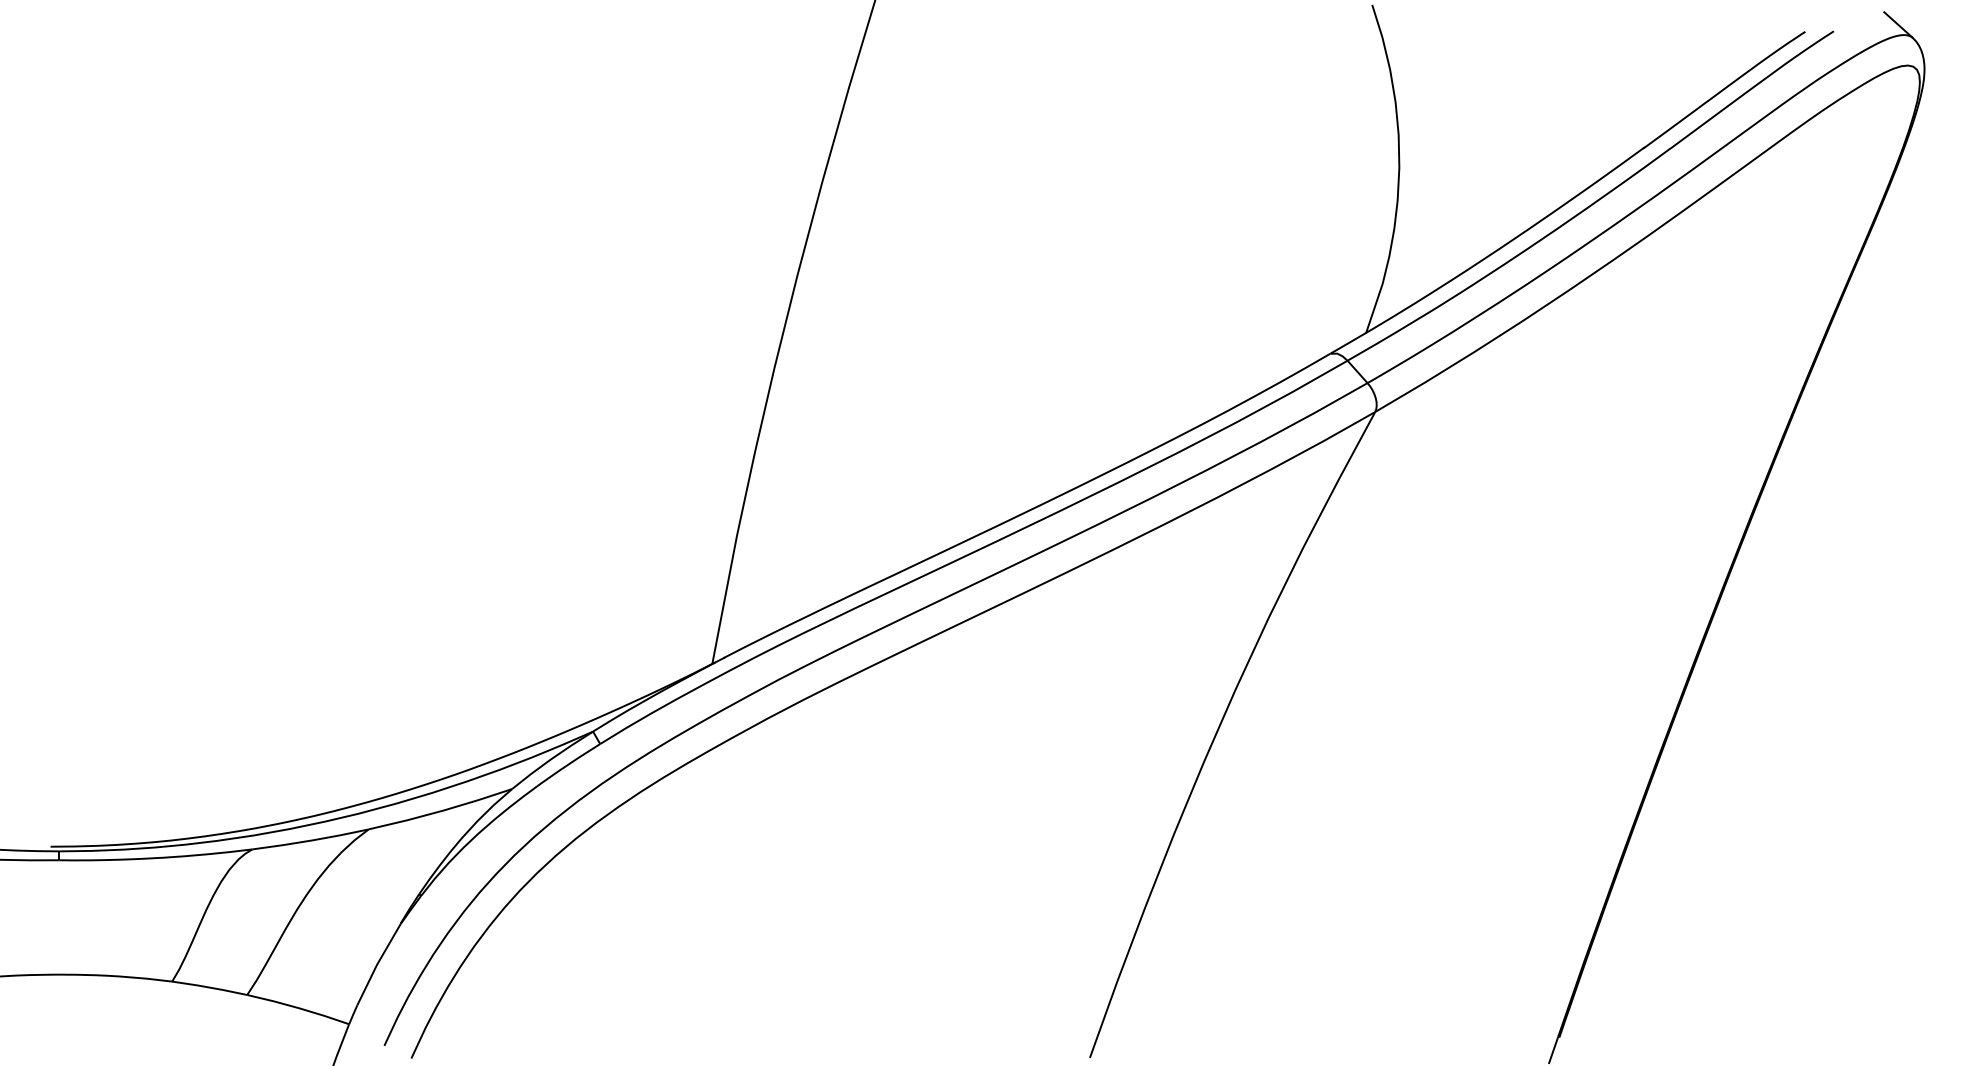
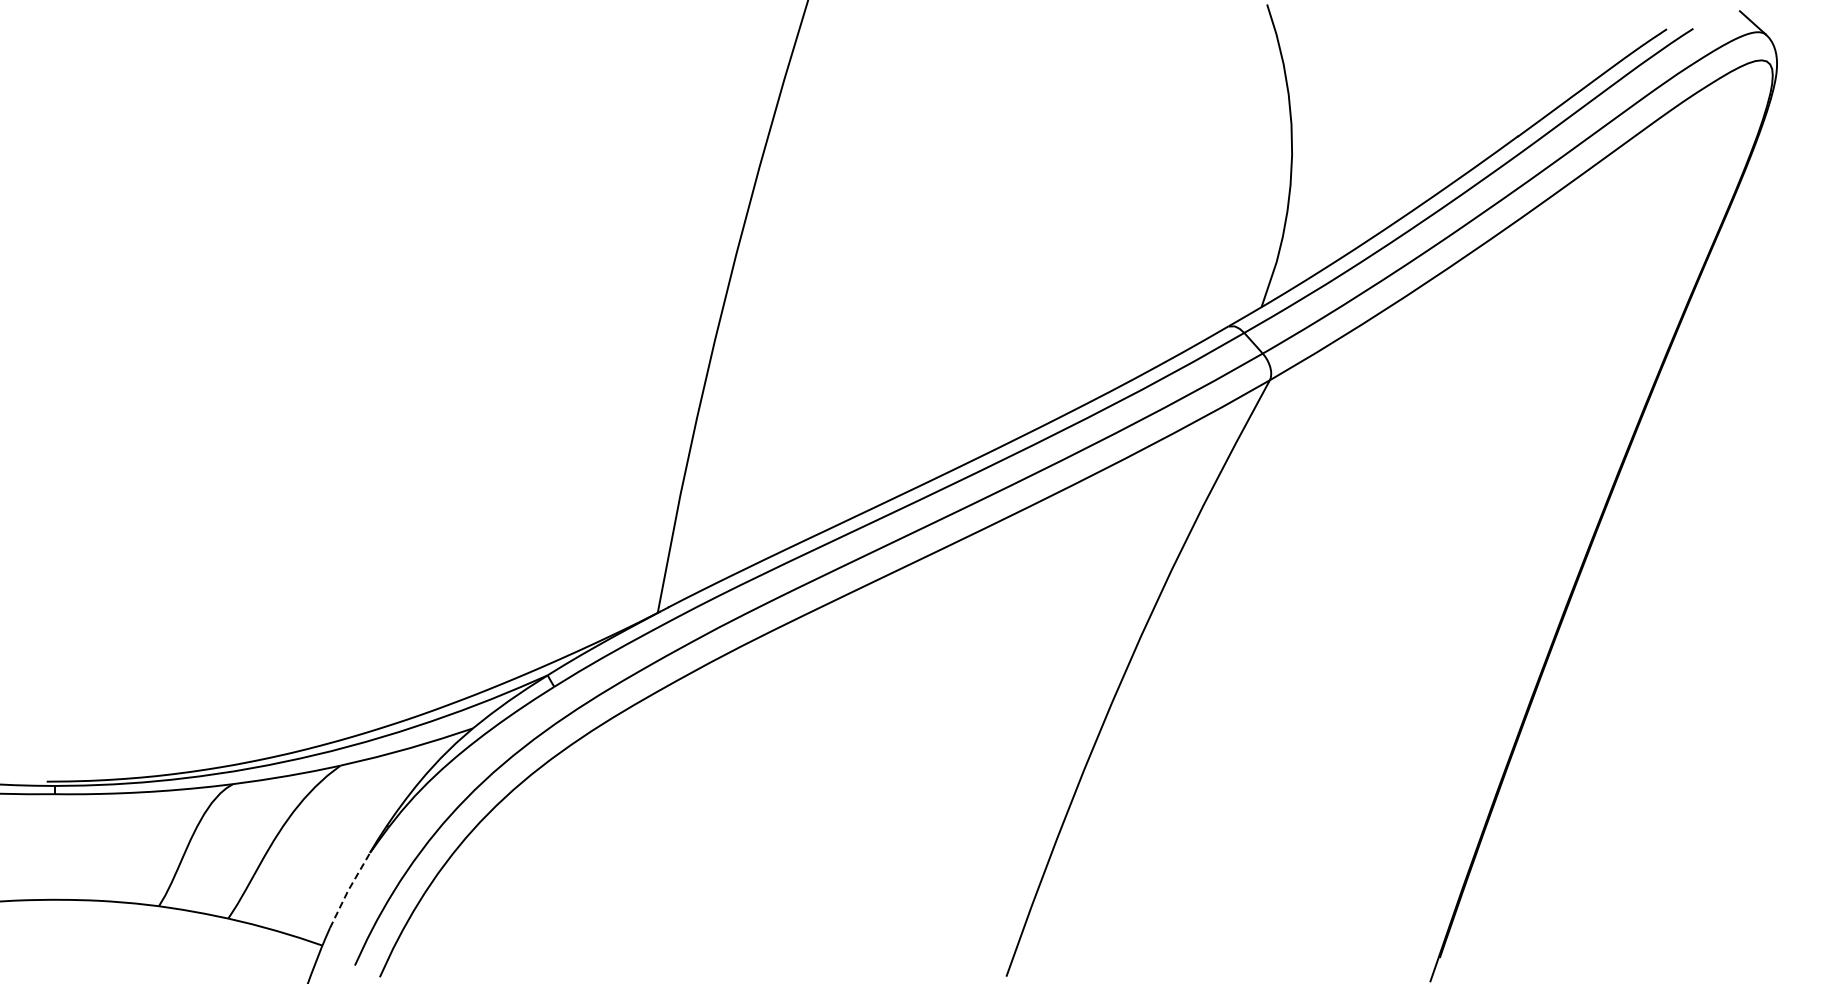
line: (377, 963) -> (348, 889), solid -> dashed

